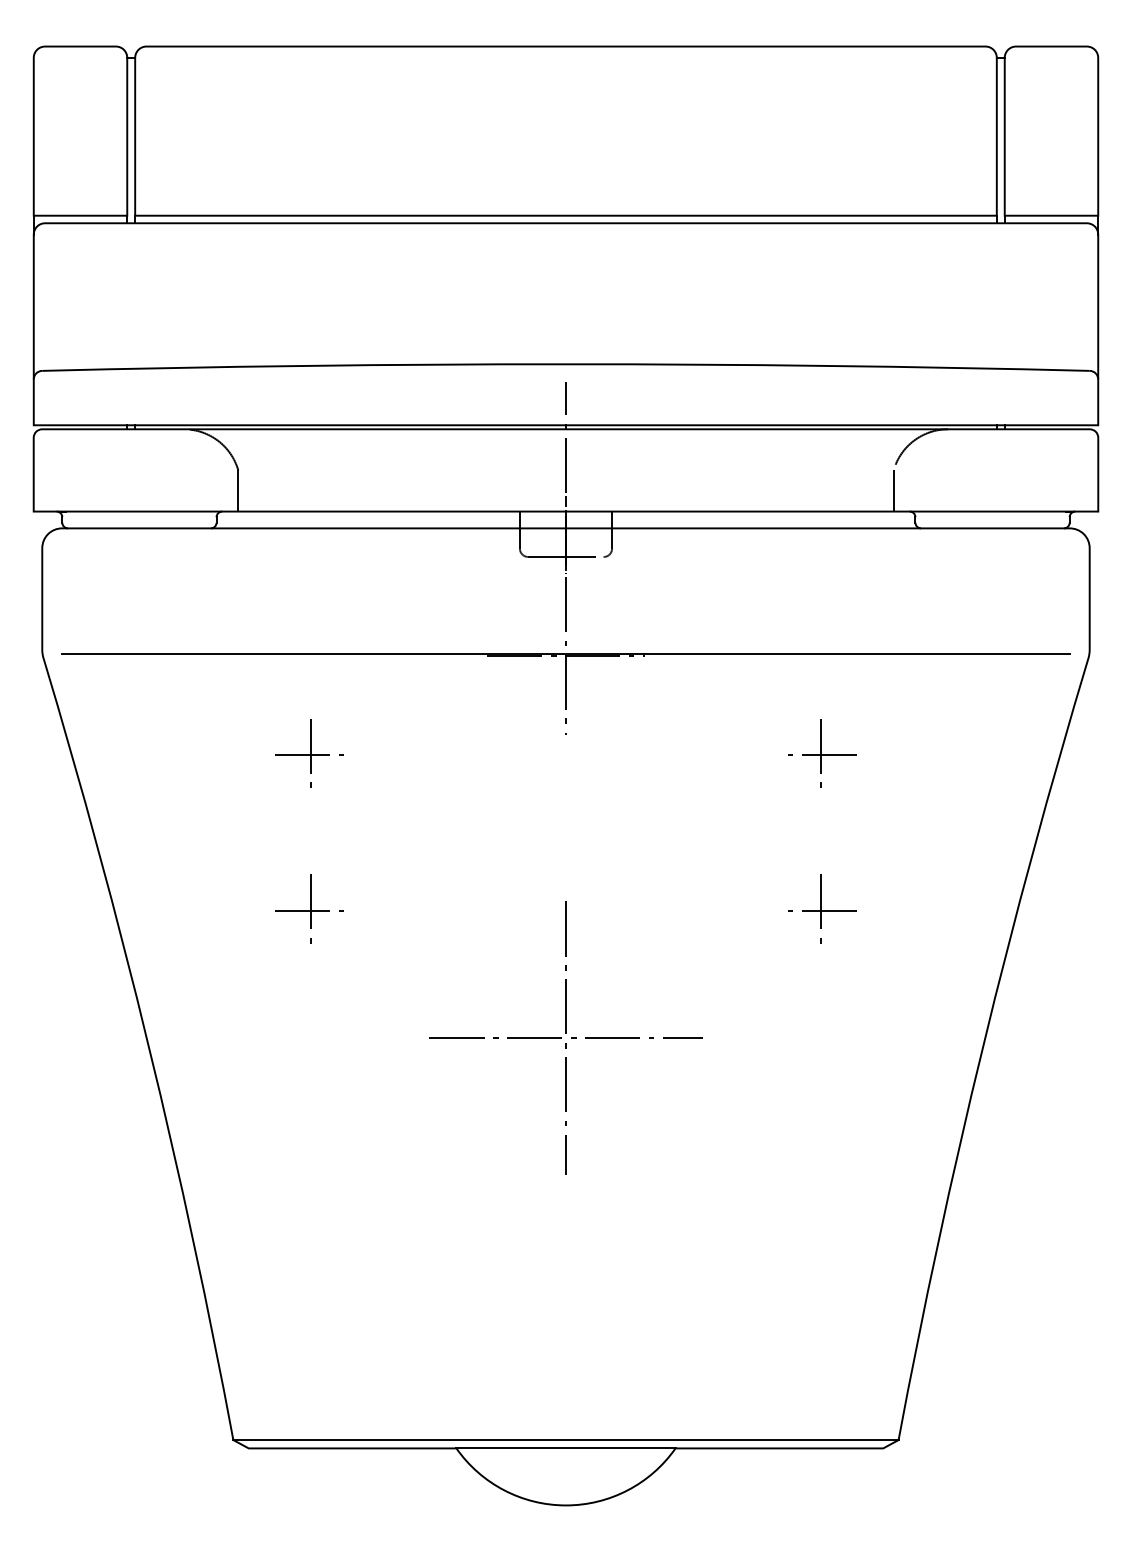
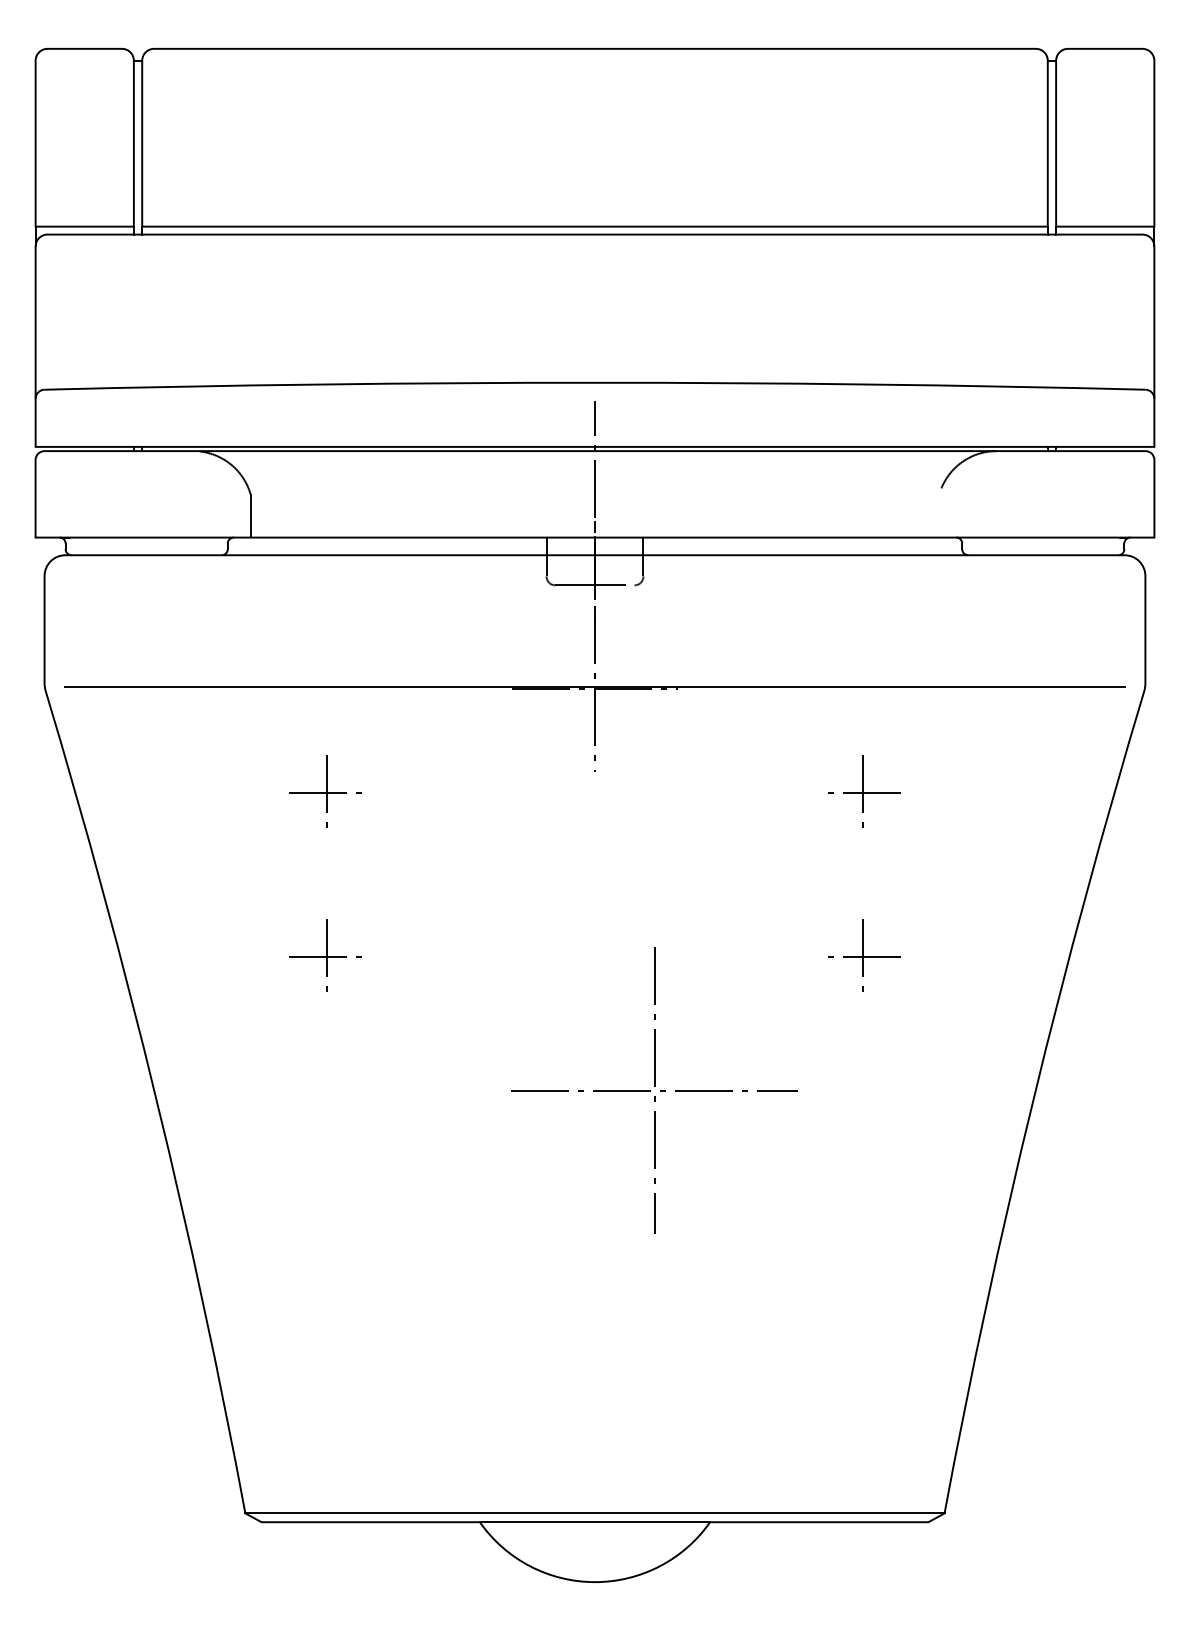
line: (893, 490) -> (939, 515), removed
part: (565, 1037) -> (654, 1090), moved

